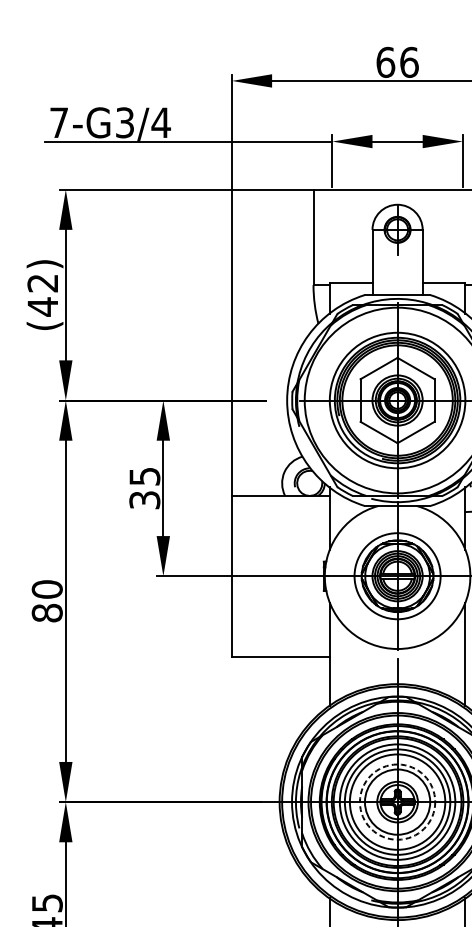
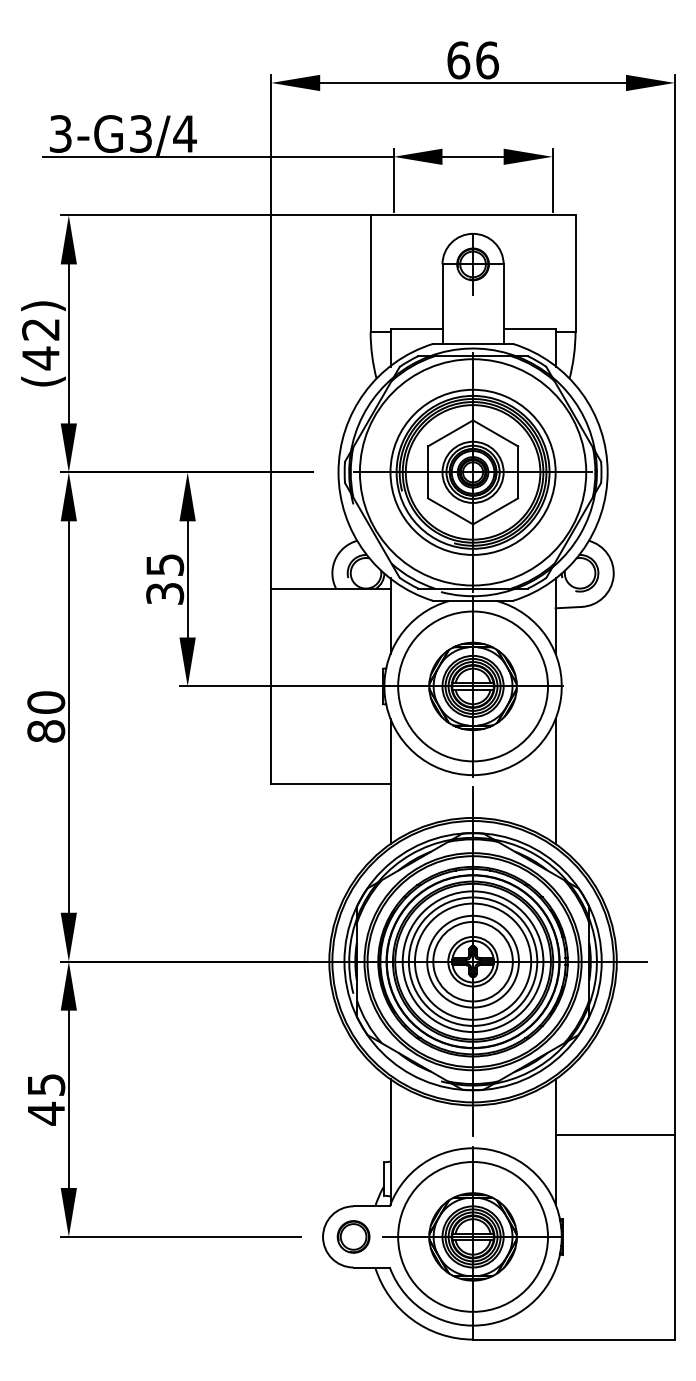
text: (58, 122) -> (60, 133), 7-G3/4 -> 3-G3/4
circle: (397, 576) -> (473, 686), size x1.43
circle: (397, 801) -> (472, 961), dashed -> solid

